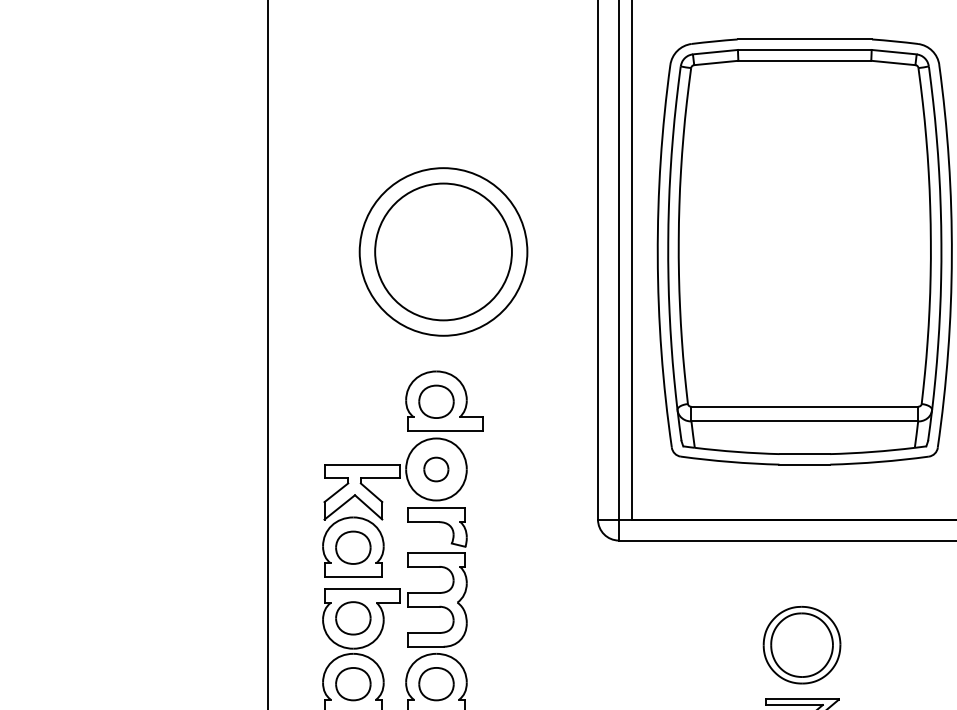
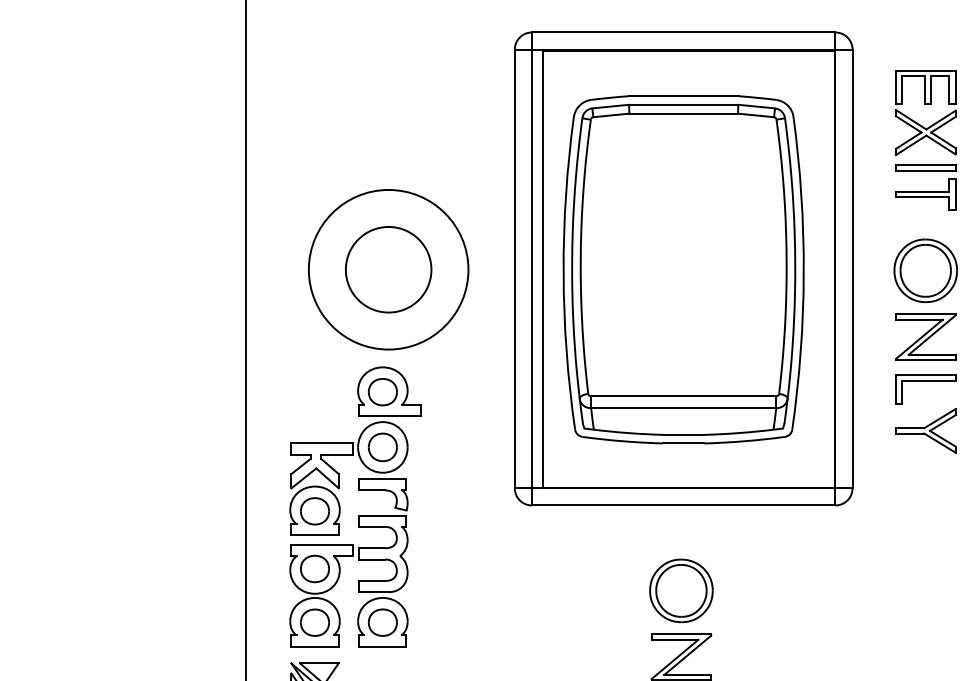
circle: (443, 251) -> (388, 269), size x0.62
circle: (443, 251) -> (388, 269), size x1.43
part: (436, 469) -> (382, 447), size x1.43

